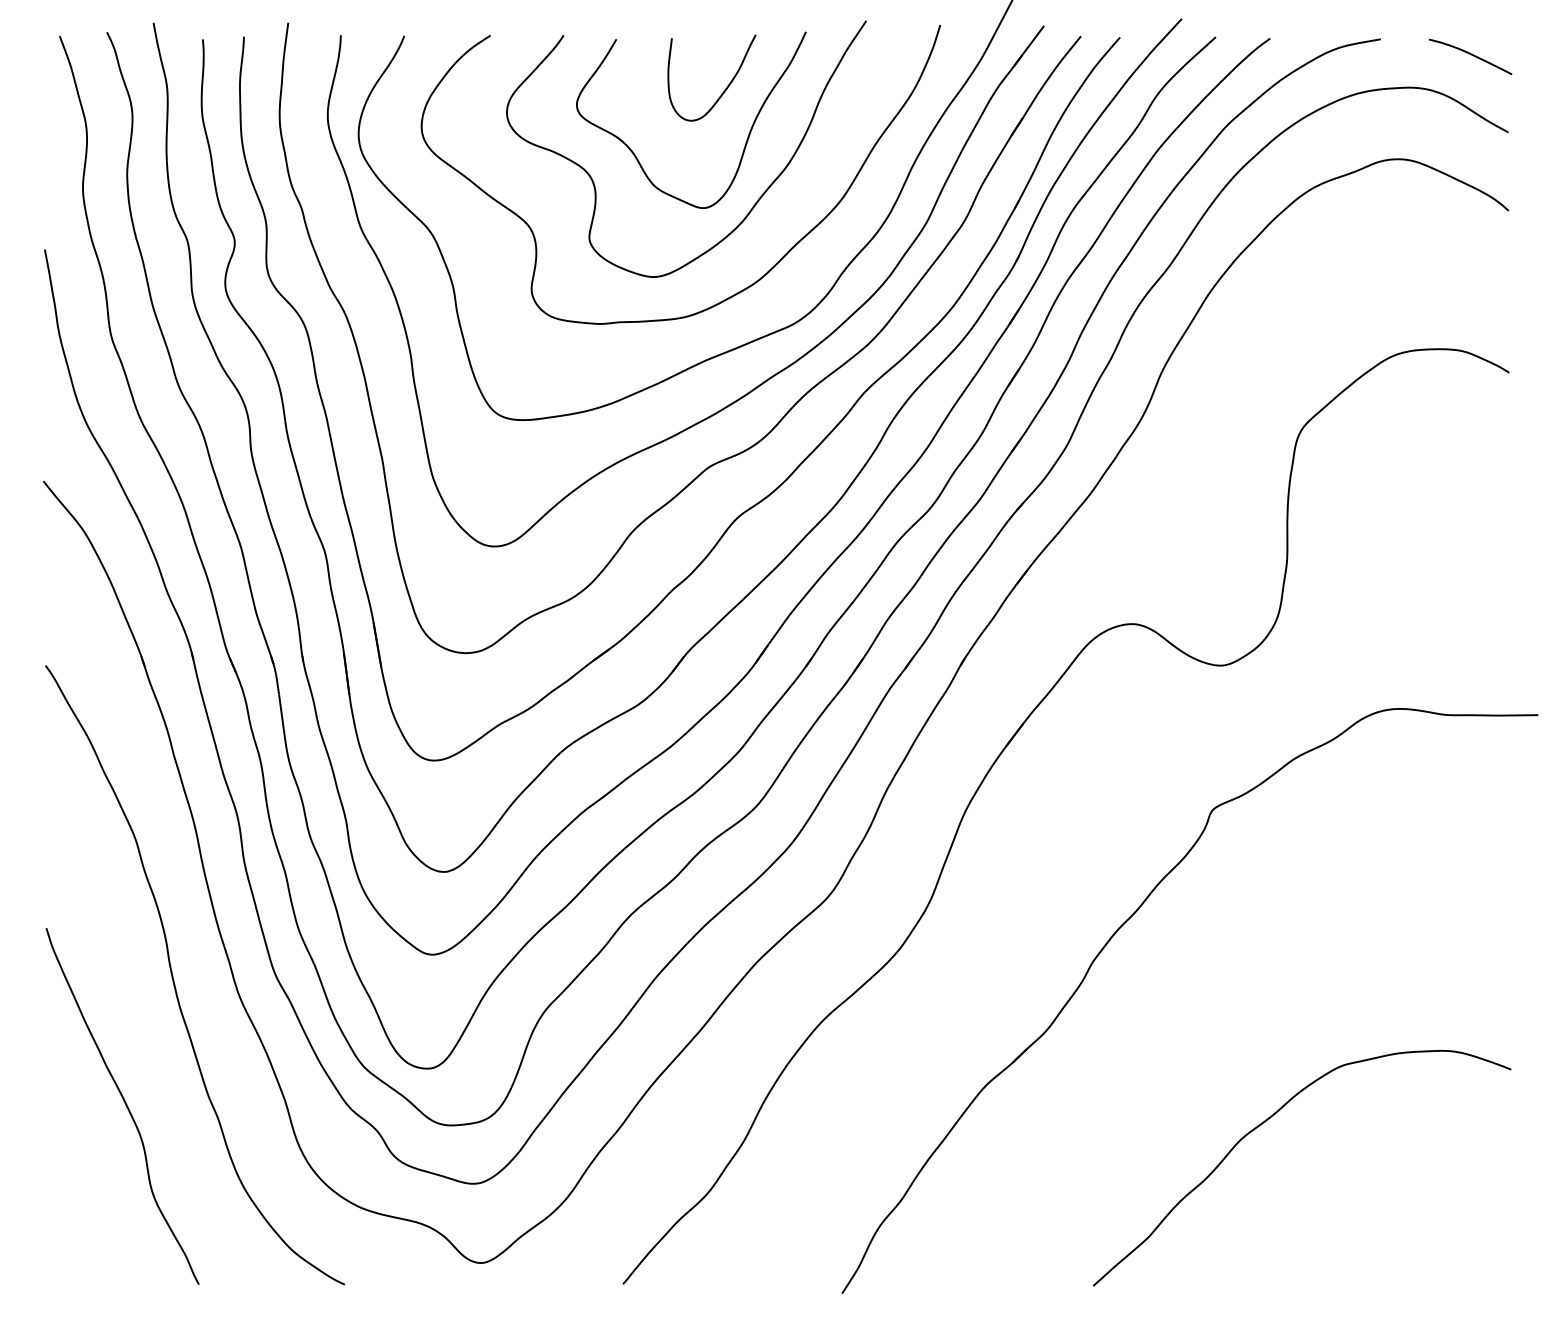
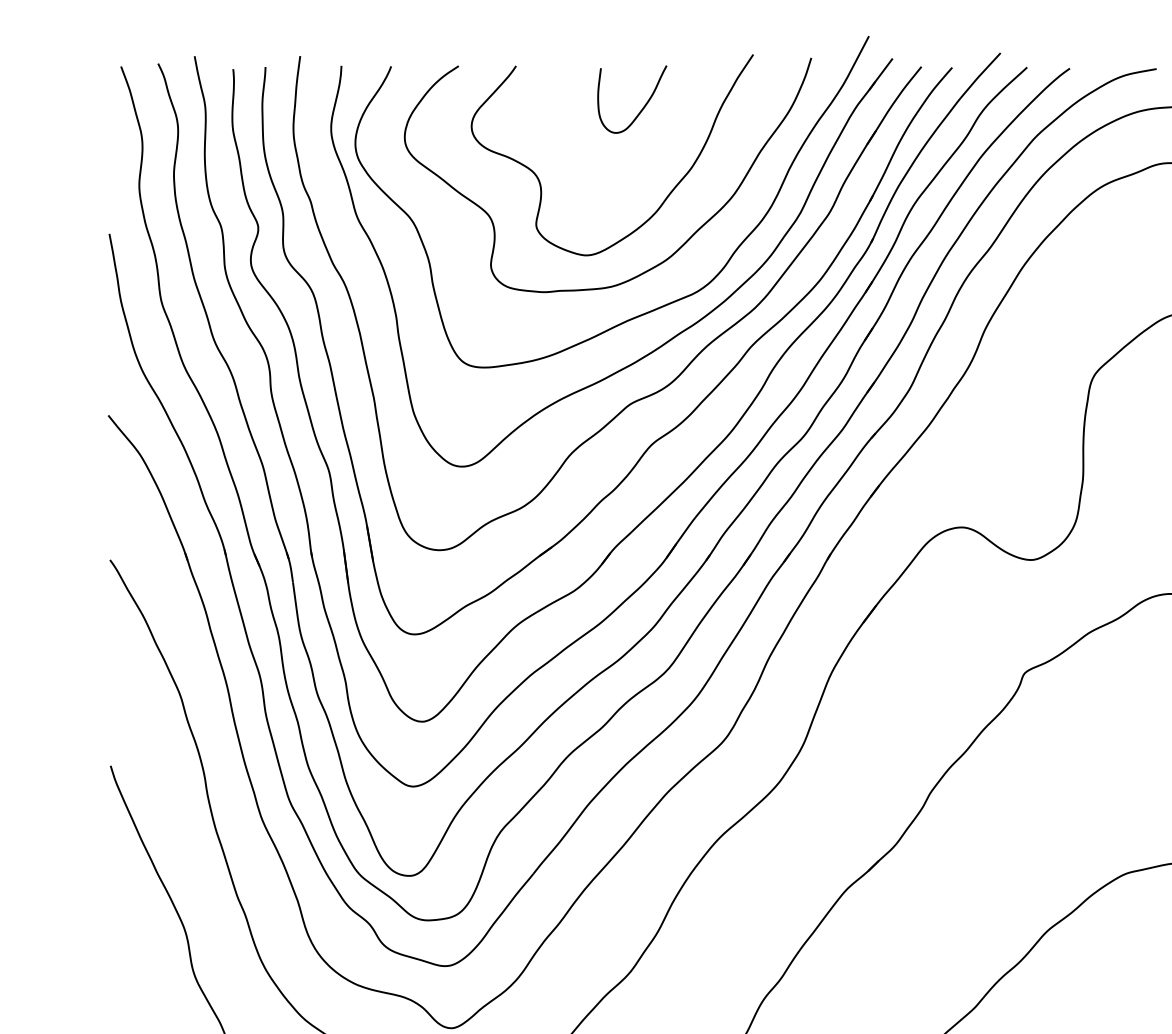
curve: (747, 136) -> (660, 145), removed

